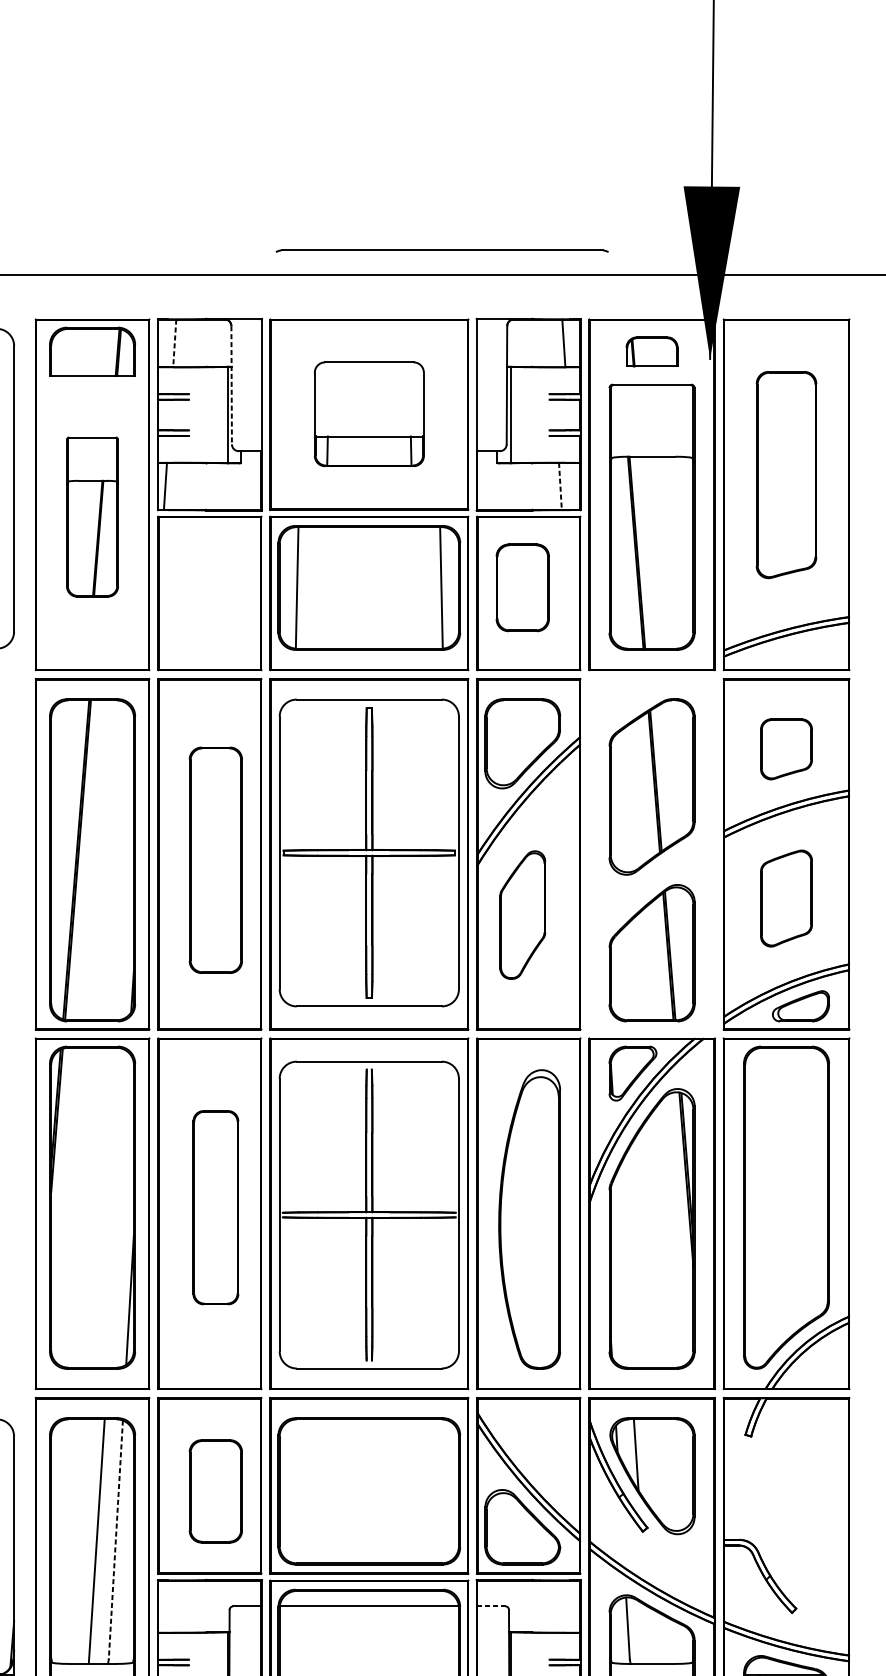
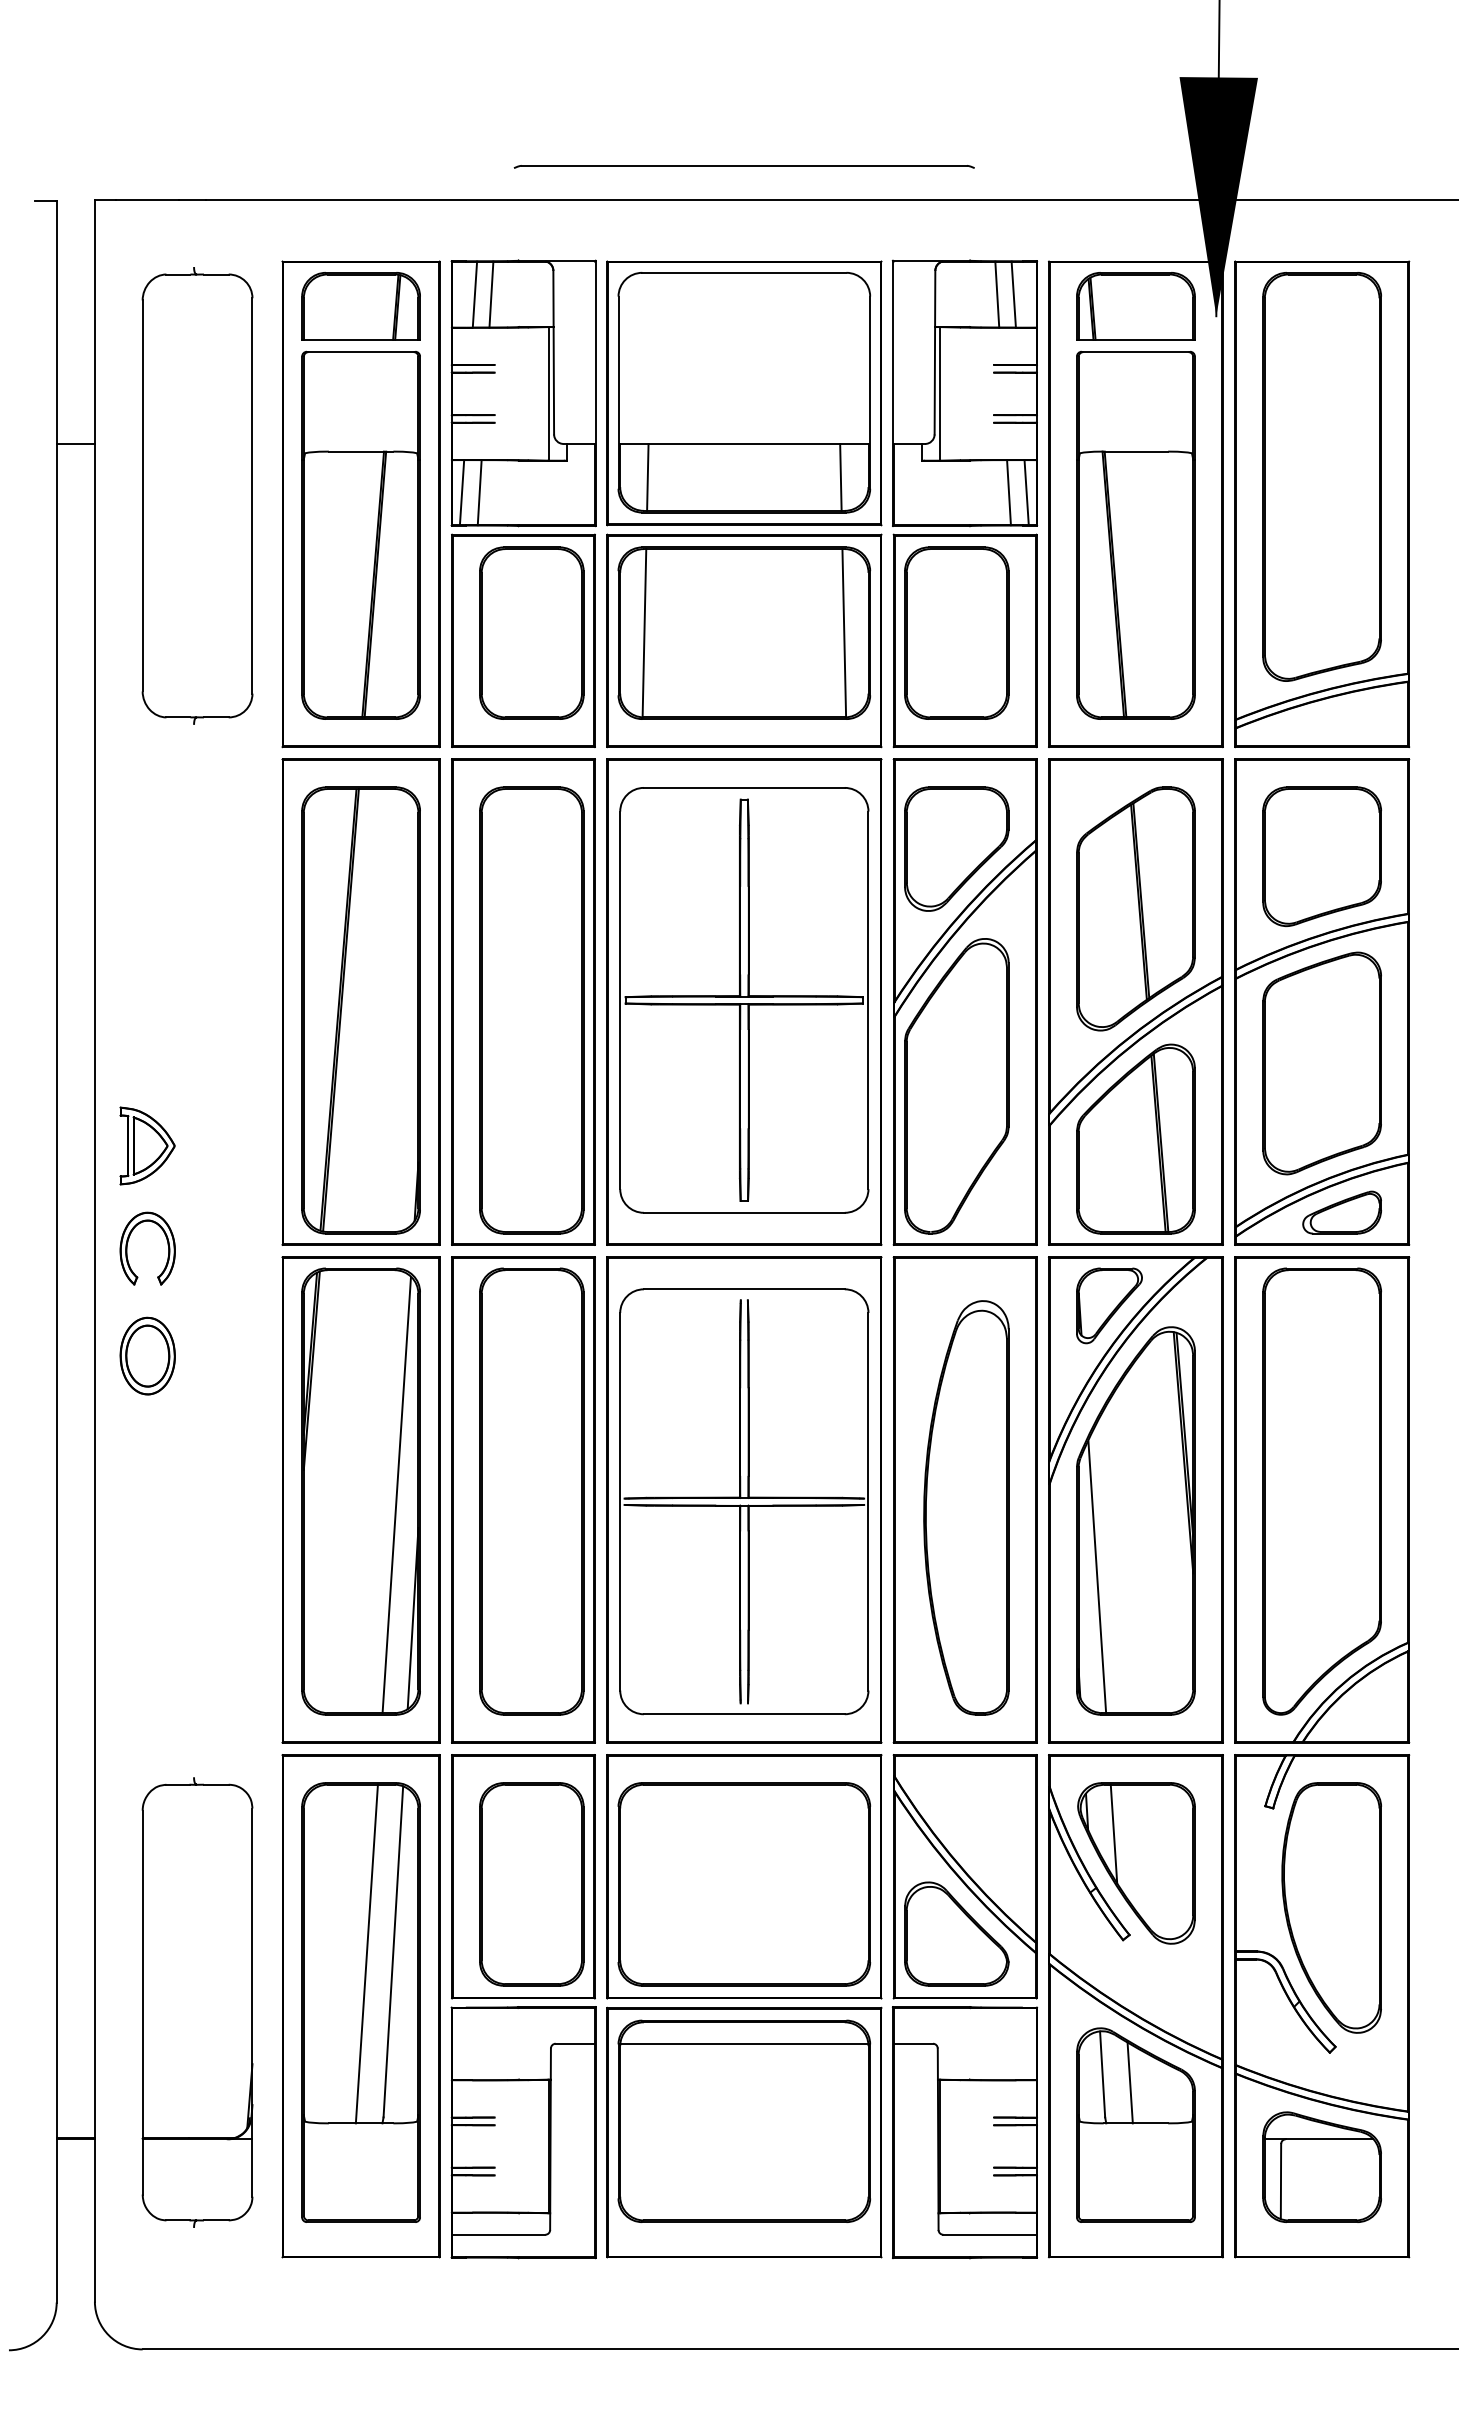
part: (441, 250) -> (743, 166), moved
line: (186, 343) -> (491, 294), added
line: (552, 343) -> (997, 294), added
line: (174, 344) -> (474, 295), dashed -> solid
part: (651, 351) -> (1135, 306), size x1.67
line: (231, 385) -> (553, 352), dashed -> solid
part: (369, 414) -> (744, 392), size x1.67
part: (786, 474) -> (1321, 476), size x1.43
line: (178, 486) -> (479, 492), added
line: (560, 486) -> (1009, 492), dashed -> solid
line: (573, 486) -> (1026, 492), added
part: (92, 516) -> (360, 534), size x1.67
part: (215, 587) -> (531, 632), added
part: (522, 587) -> (956, 632), size x1.43
part: (786, 749) -> (1321, 856), size x1.67
part: (651, 853) -> (1135, 1001), added
part: (215, 860) -> (531, 1010), size x1.43
part: (786, 898) -> (1321, 1063), size x1.67
part: (522, 915) -> (956, 1086), size x1.67
part: (215, 1207) -> (531, 1491), size x1.67
line: (118, 1210) -> (396, 1495), added
line: (624, 1269) -> (1097, 1577), added
part: (215, 1491) -> (531, 1884), size x1.43
part: (793, 1508) -> (1331, 1907), added
line: (115, 1539) -> (393, 1951), dashed -> solid
line: (491, 1606) -> (913, 2043), dashed -> solid
line: (647, 1634) -> (1129, 2082), added

